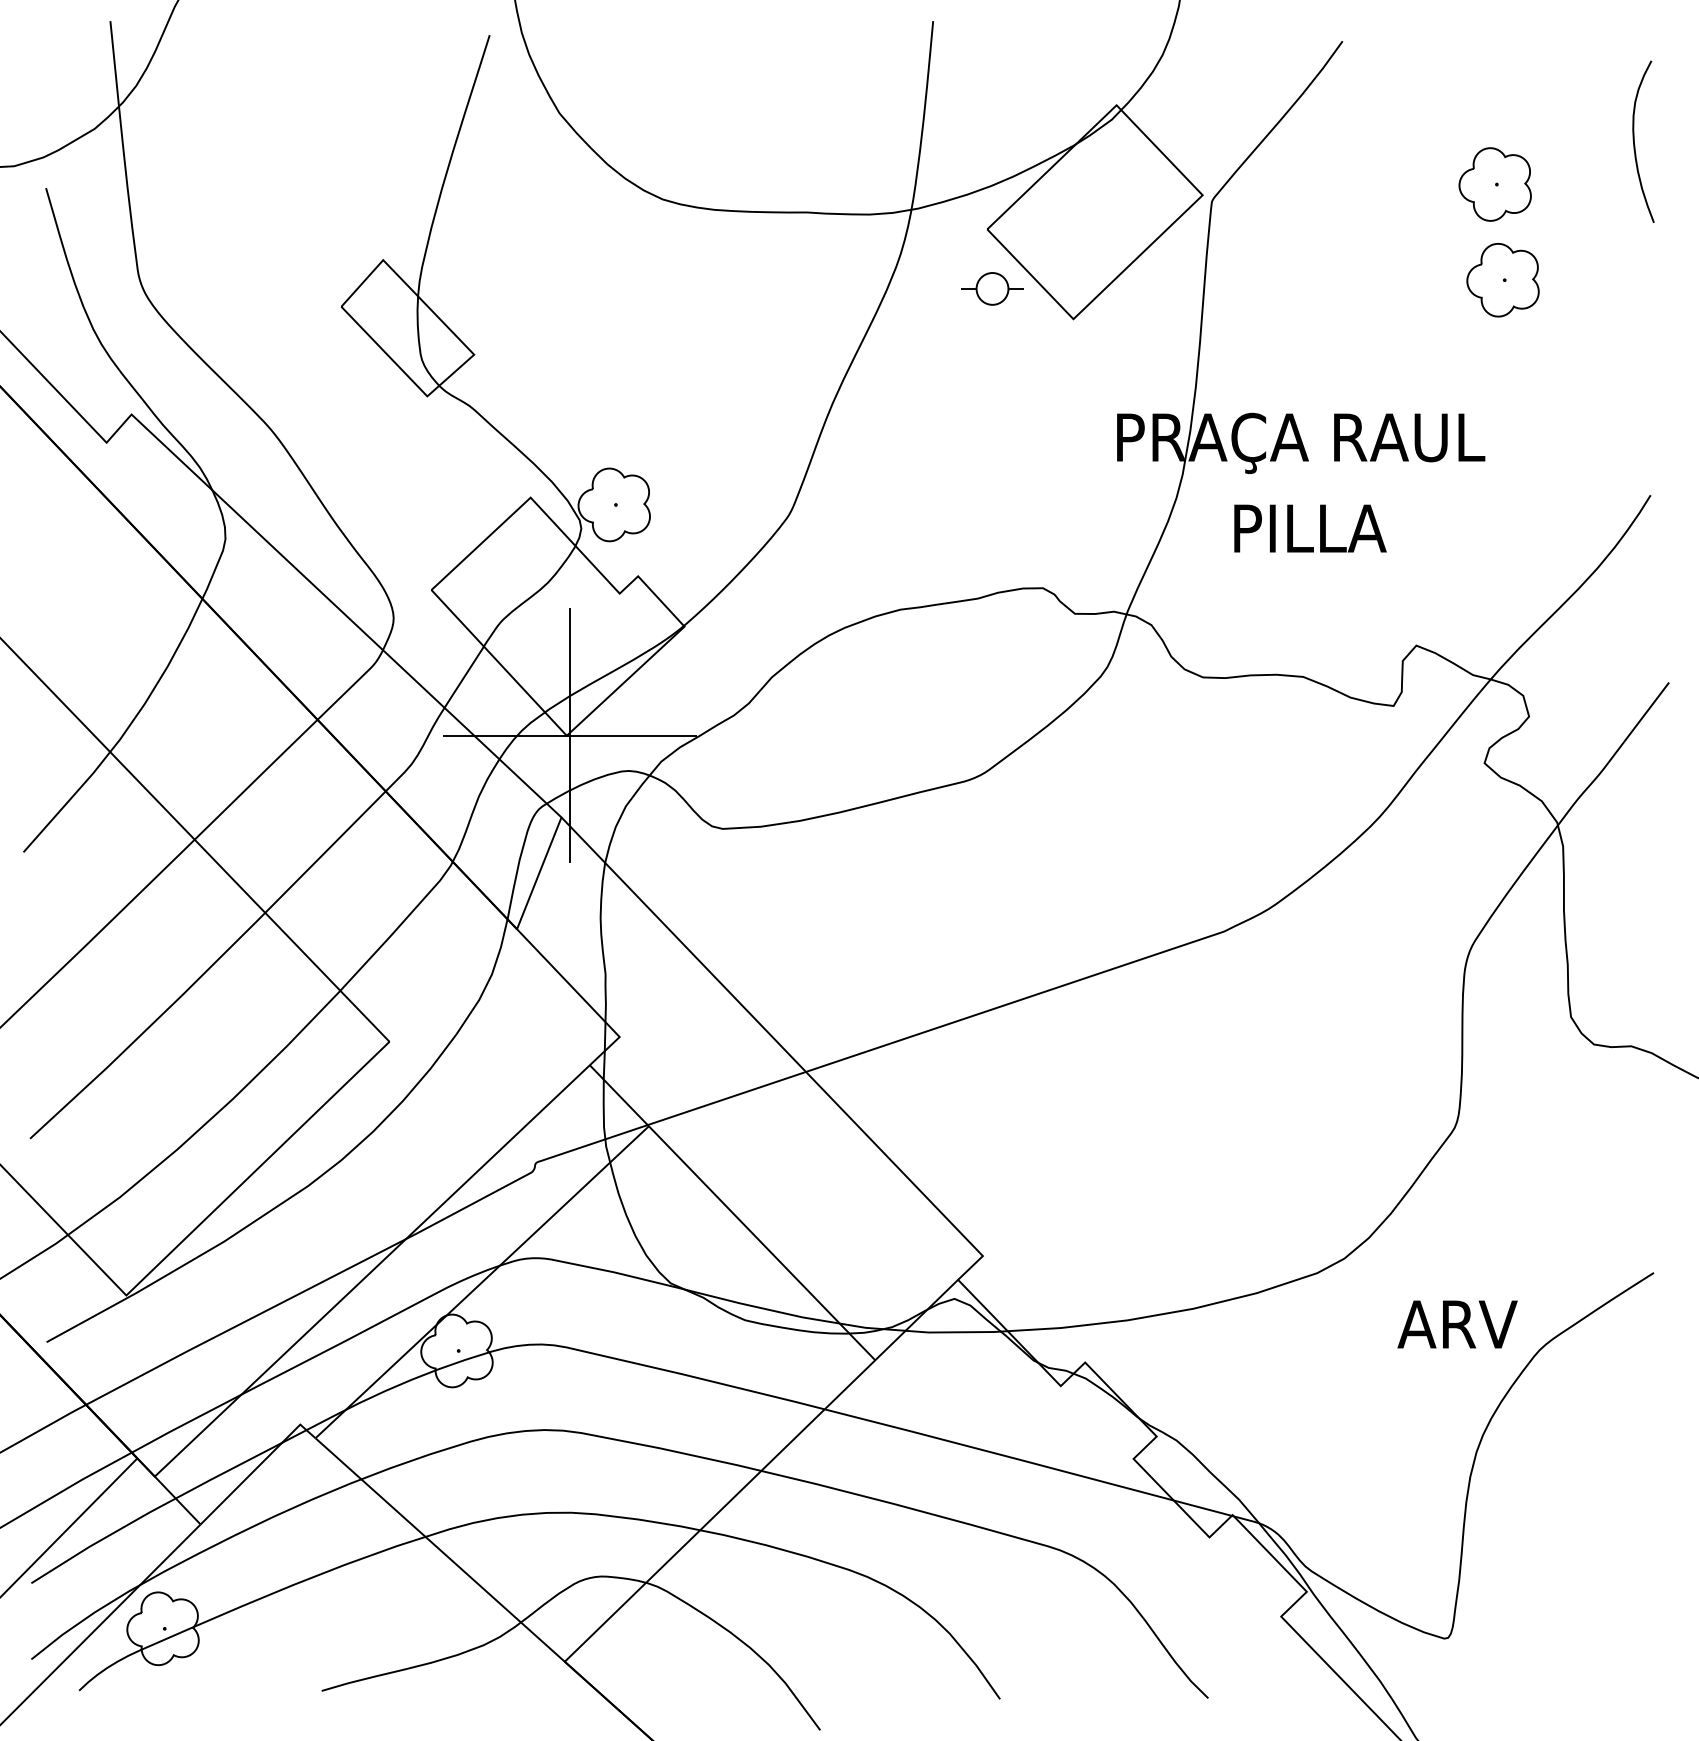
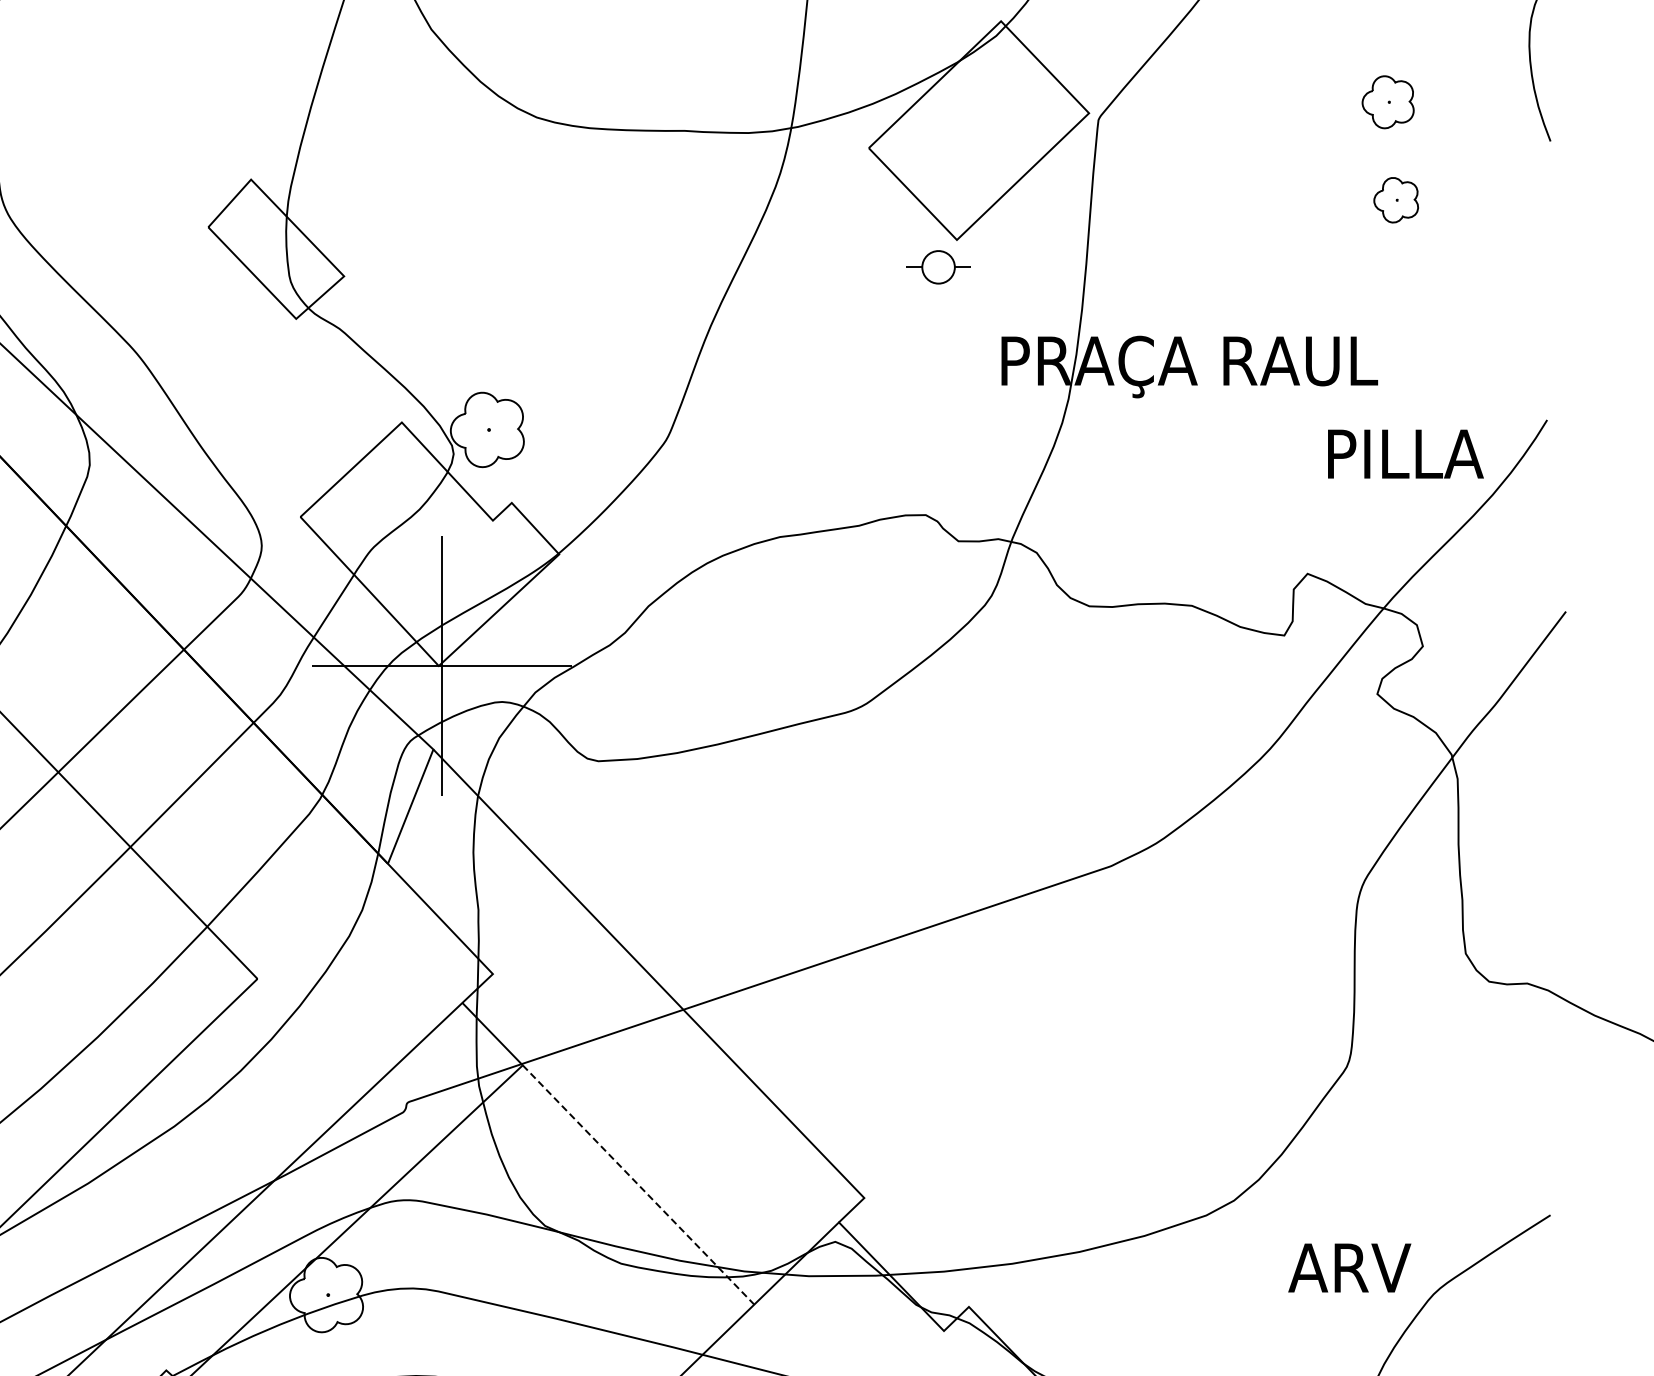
part: (1494, 184) -> (1387, 102), size x0.7
part: (1502, 280) -> (1395, 200), size x0.6
part: (992, 288) -> (938, 266), moved
text: (1310, 528) -> (1405, 454), moved
line: (762, 1243) -> (638, 1185), solid -> dashed

